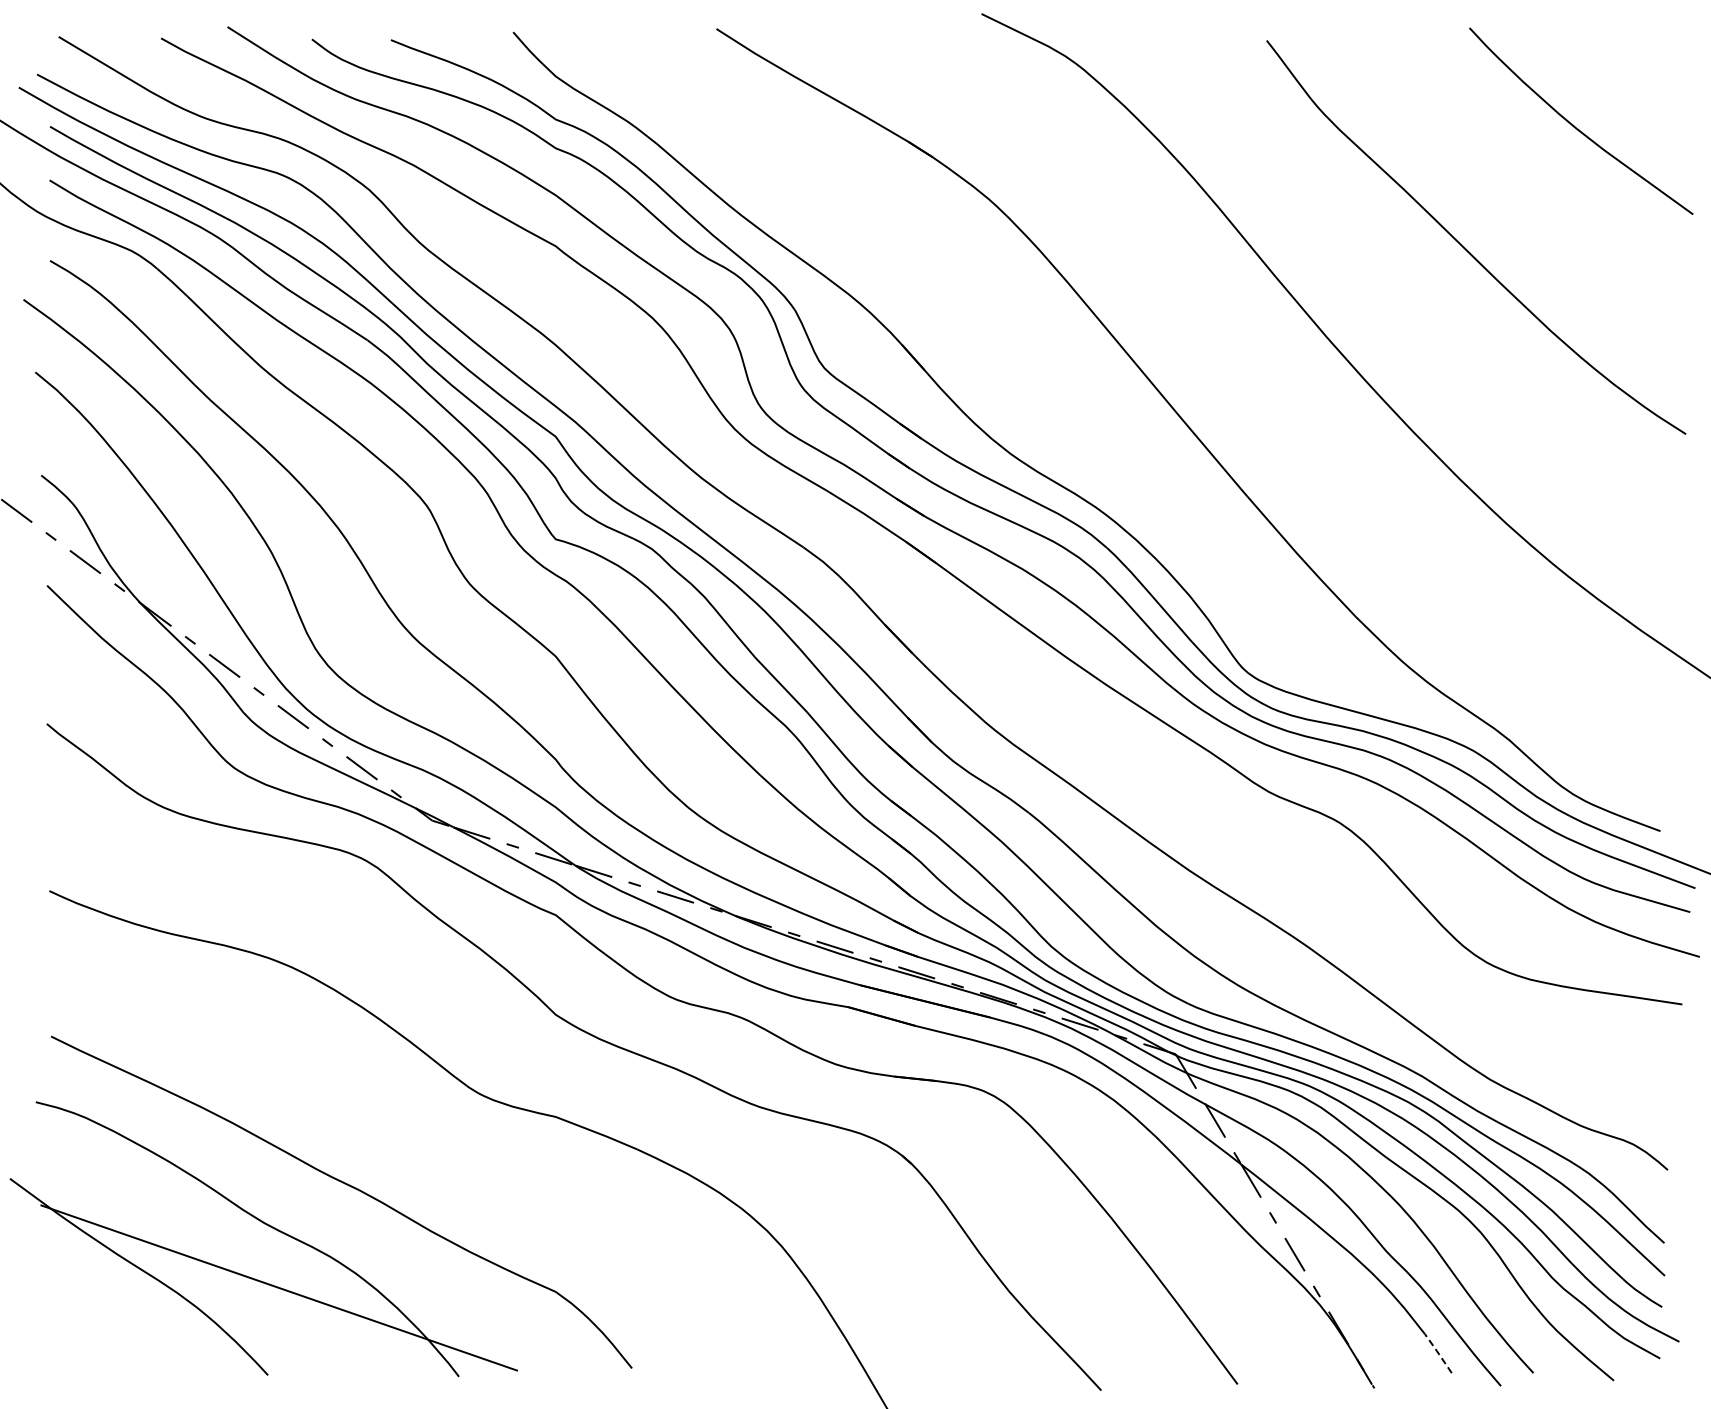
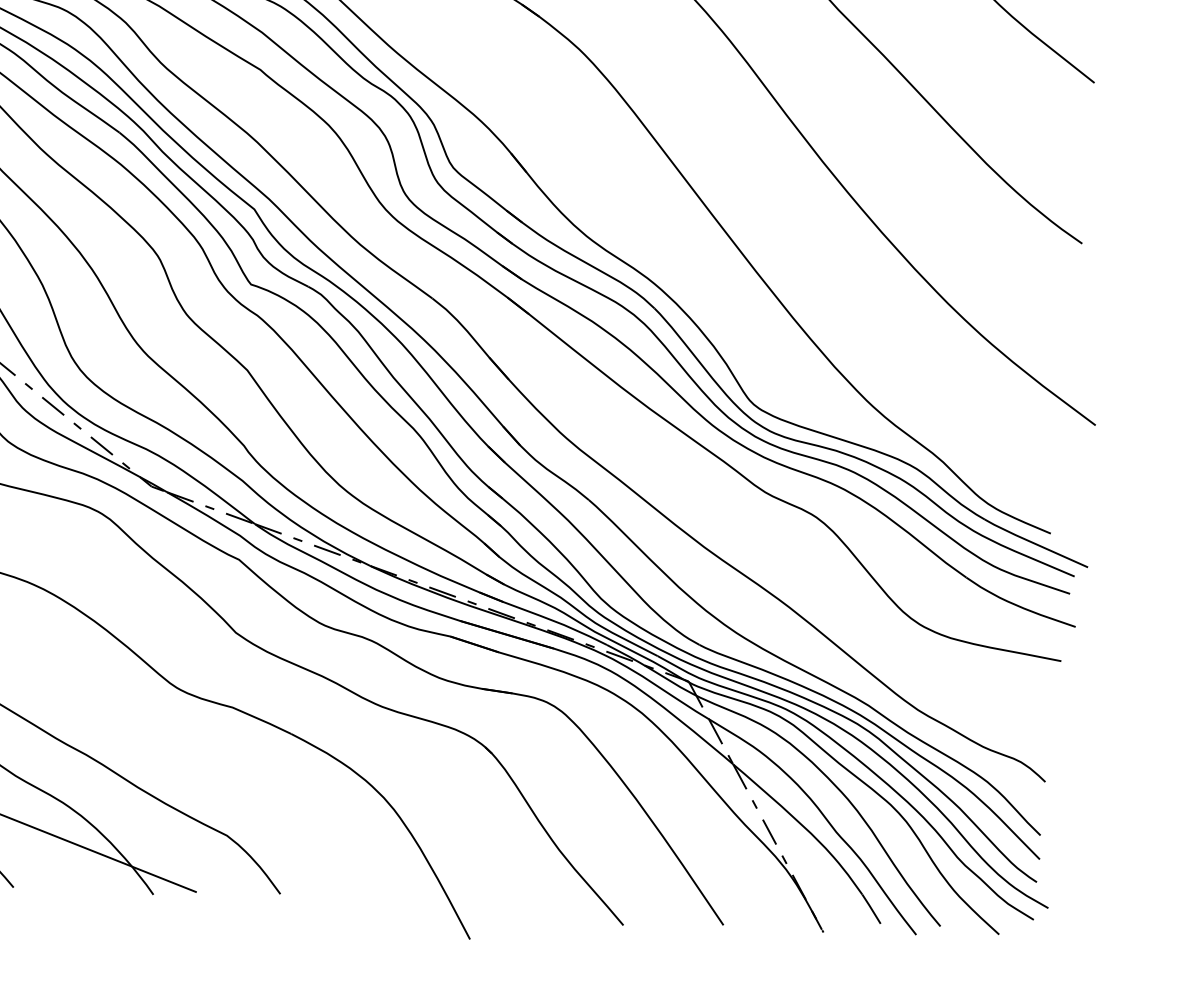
line: (1438, 1352) -> (871, 908), dashed -> solid

